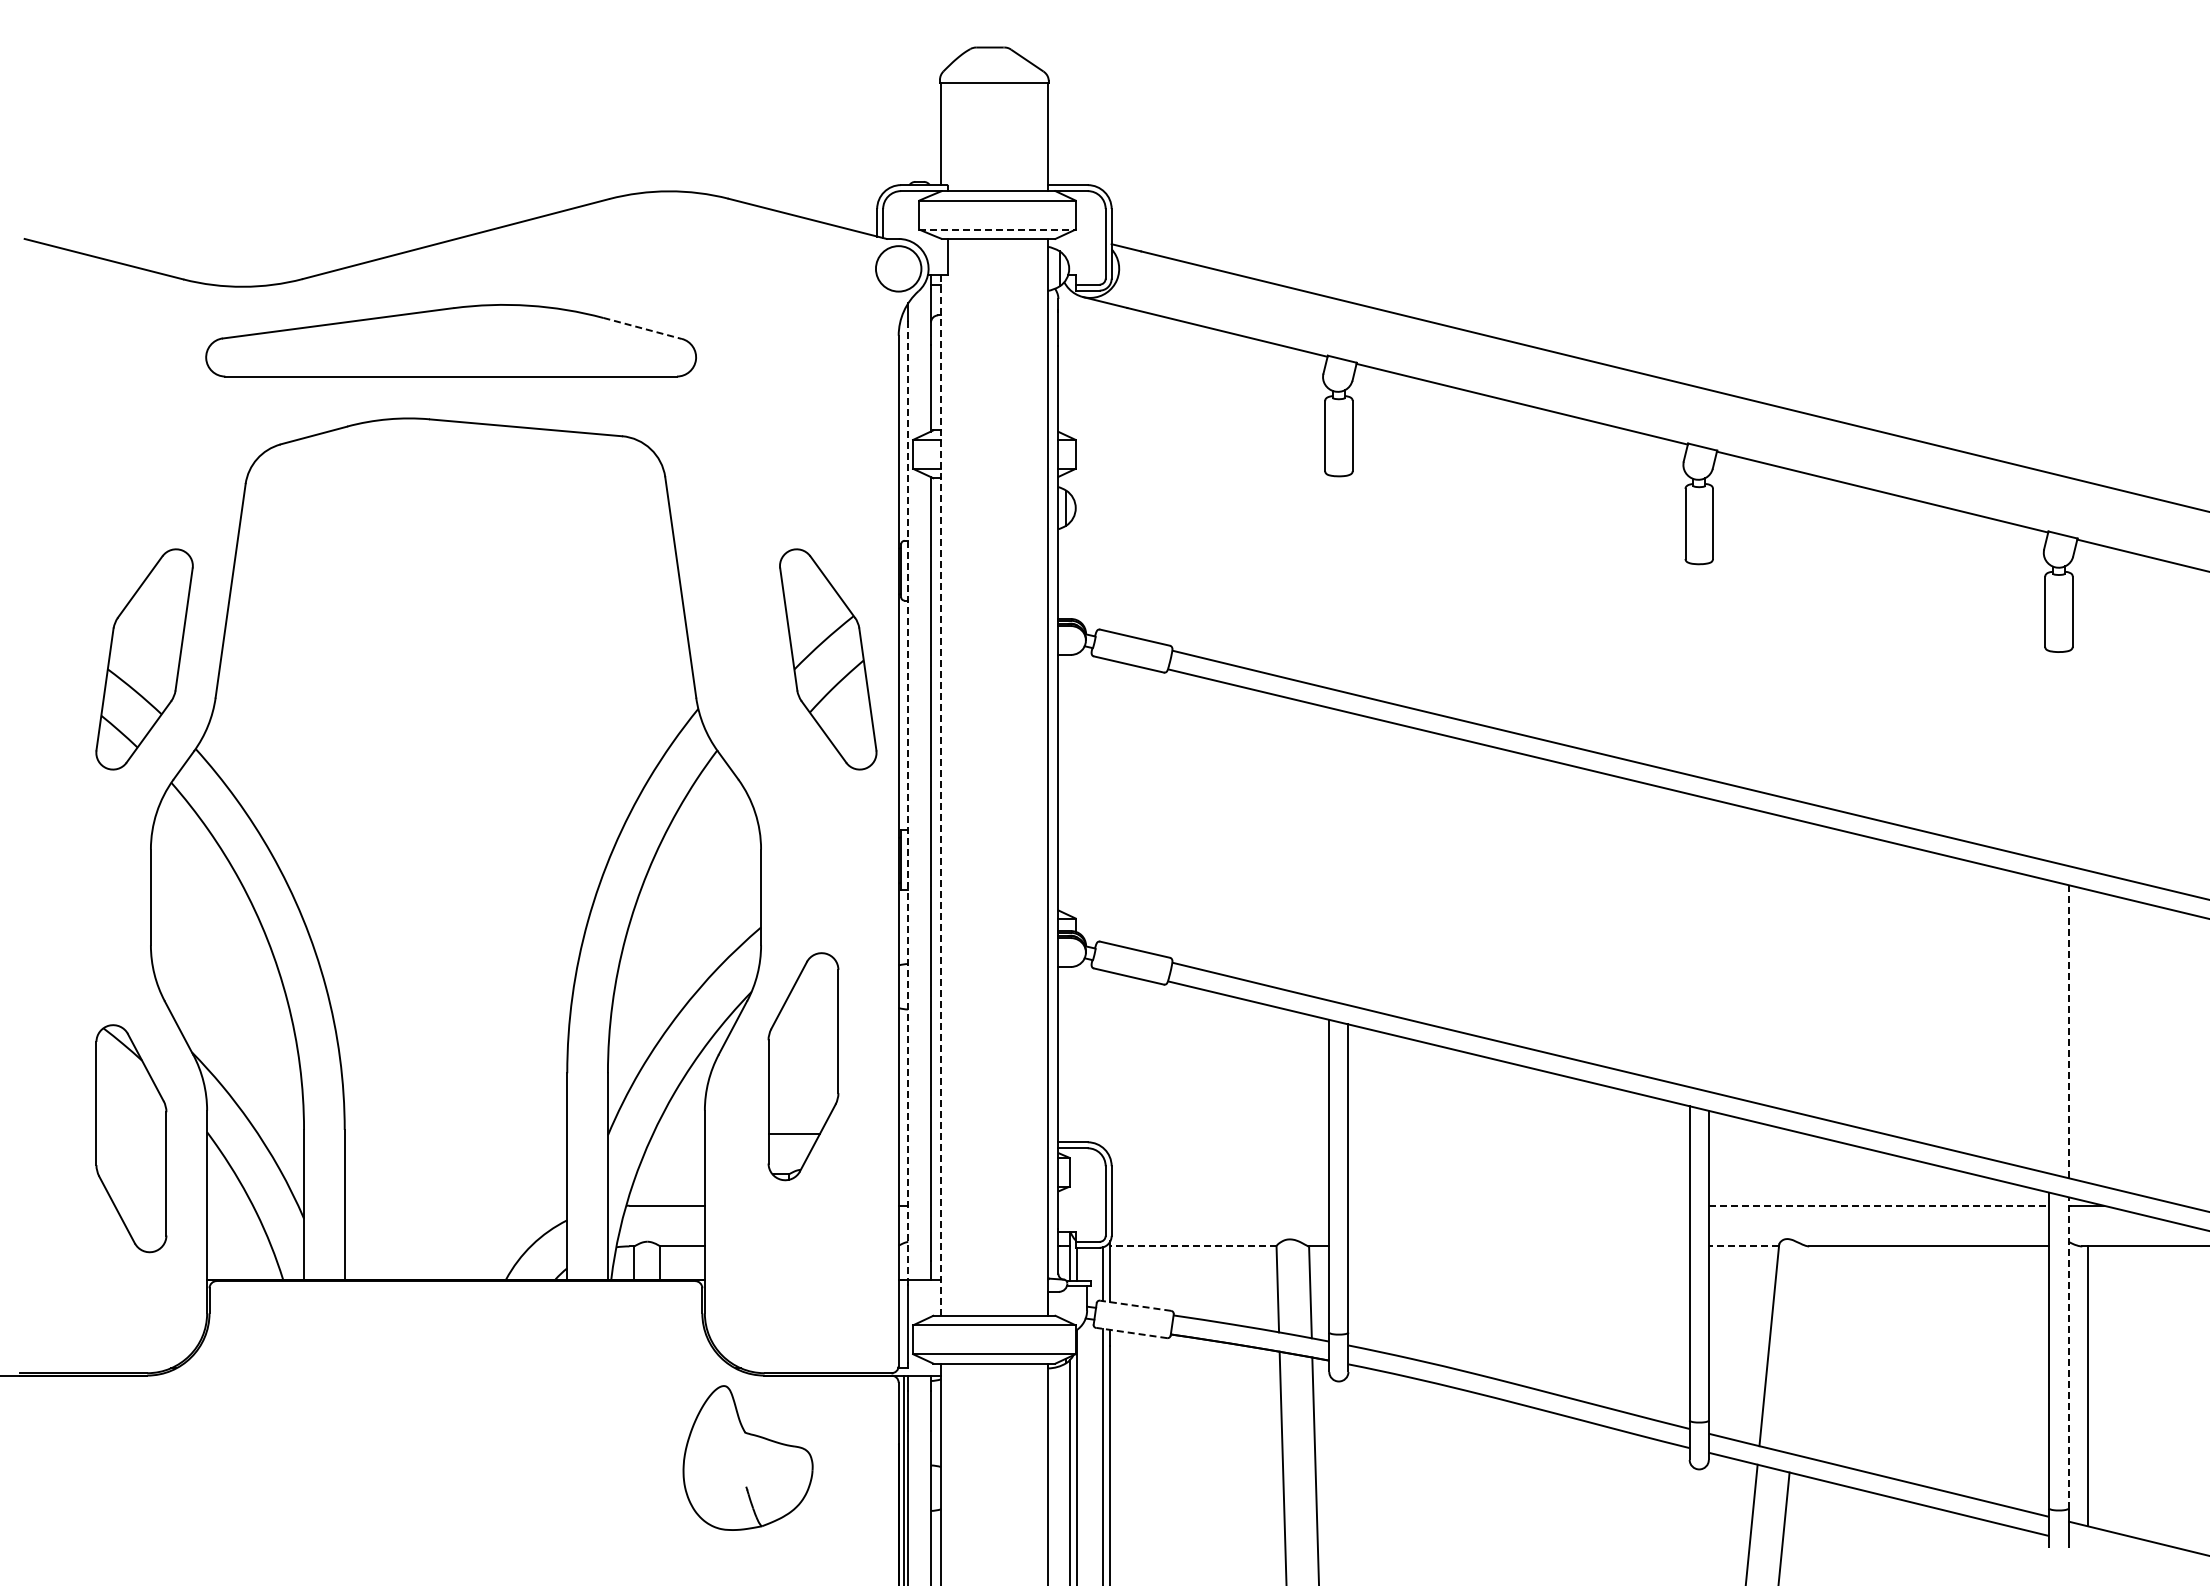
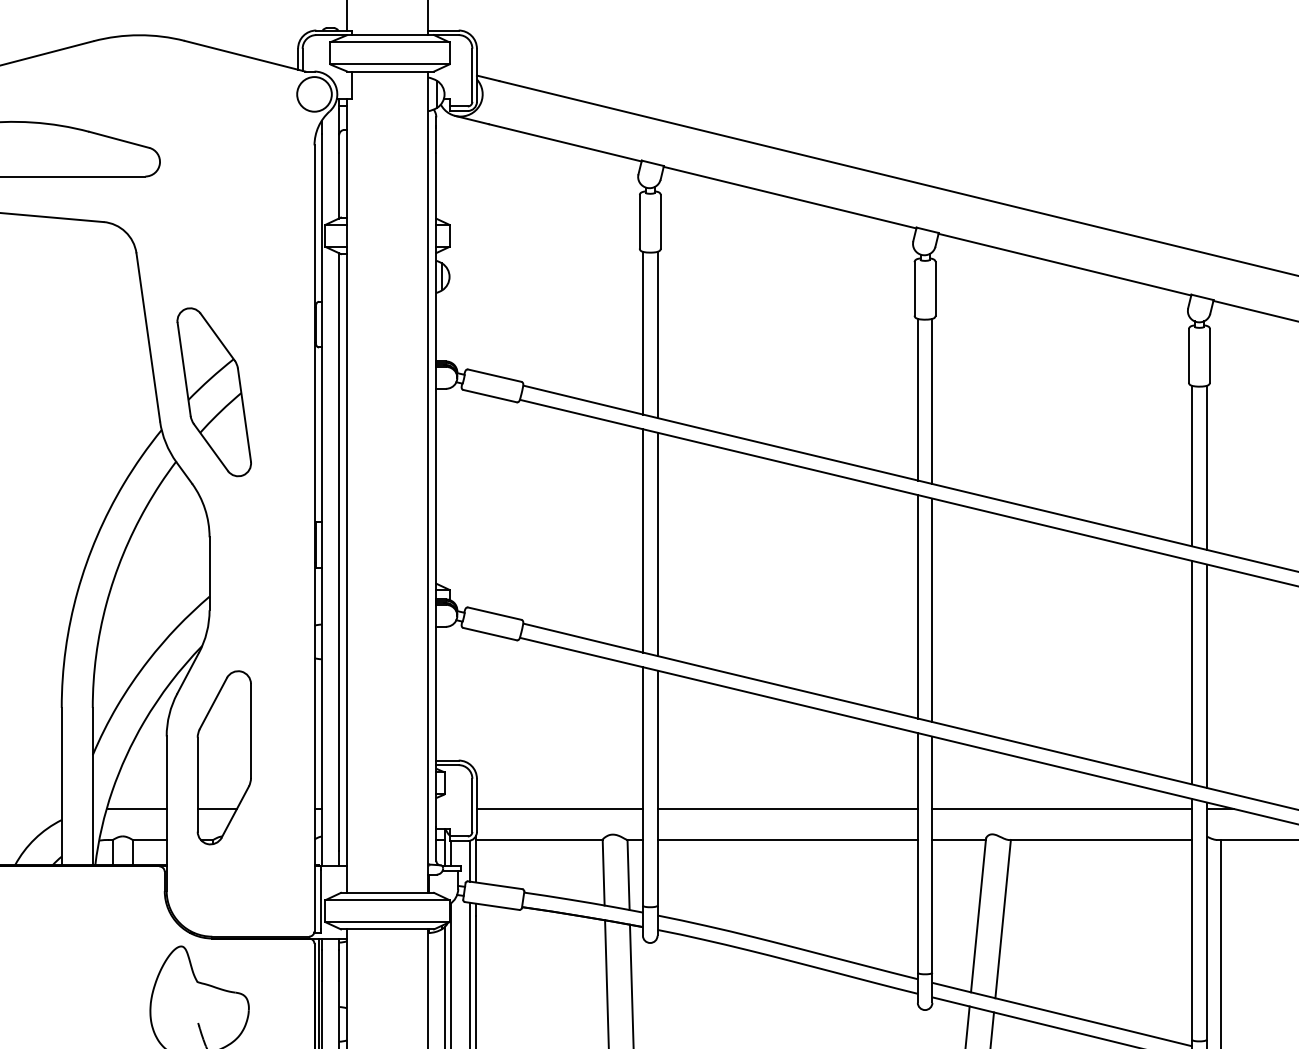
line: (997, 229) -> (389, 64), dashed -> solid
line: (642, 328) -> (119, 139), dashed -> solid
line: (1329, 581) -> (643, 332), added
line: (1348, 584) -> (657, 335), added
part: (828, 659) -> (214, 392), moved
line: (1689, 669) -> (917, 399), added
line: (1708, 671) -> (932, 401), added
line: (2049, 756) -> (1192, 466), added
line: (2068, 758) -> (1206, 467), added
line: (941, 795) -> (347, 496), dashed -> solid
line: (908, 800) -> (321, 499), dashed -> solid
line: (1329, 853) -> (643, 540), added
line: (1348, 858) -> (657, 544), added
line: (1689, 940) -> (917, 606), added
line: (1708, 944) -> (932, 609), added
line: (2049, 1026) -> (1192, 672), added
line: (2068, 1031) -> (1206, 676), dashed -> solid
part: (803, 1066) -> (224, 757), moved
line: (1220, 1205) -> (559, 808), added
line: (1518, 1205) -> (787, 808), added
line: (1879, 1205) -> (1062, 808), dashed -> solid
line: (1193, 1246) -> (539, 840), dashed -> solid
line: (1518, 1246) -> (787, 840), added
line: (1743, 1246) -> (958, 840), dashed -> solid
line: (1135, 1305) -> (495, 885), dashed -> solid
line: (1131, 1333) -> (492, 906), dashed -> solid
line: (1801, 1349) -> (1003, 918), added
line: (2068, 1352) -> (1206, 920), dashed -> solid

